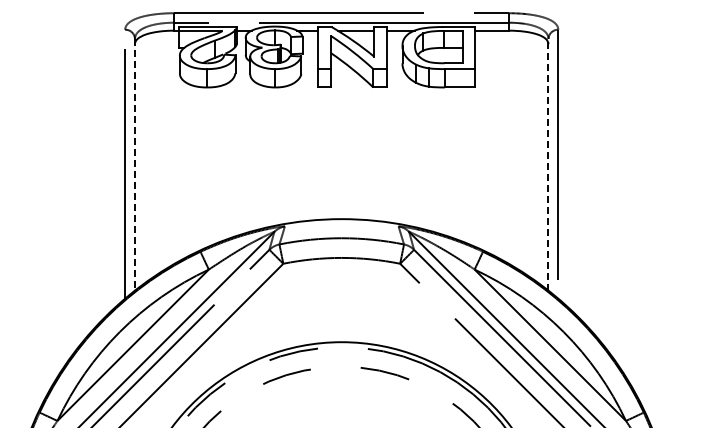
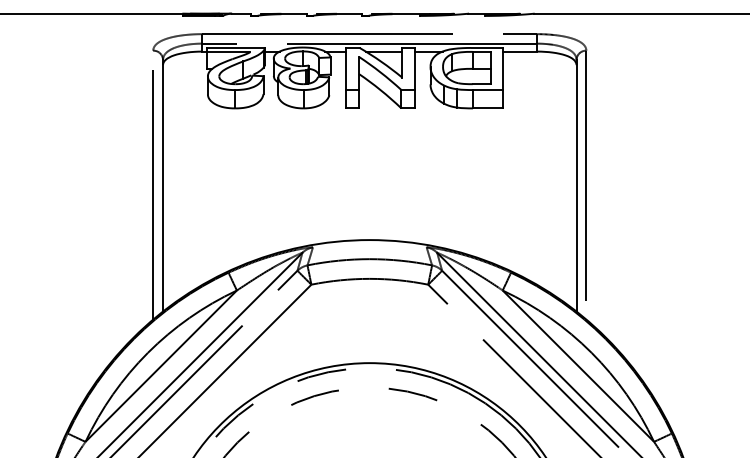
line: (135, 164) -> (163, 185), dashed -> solid
line: (548, 164) -> (576, 185), dashed -> solid

